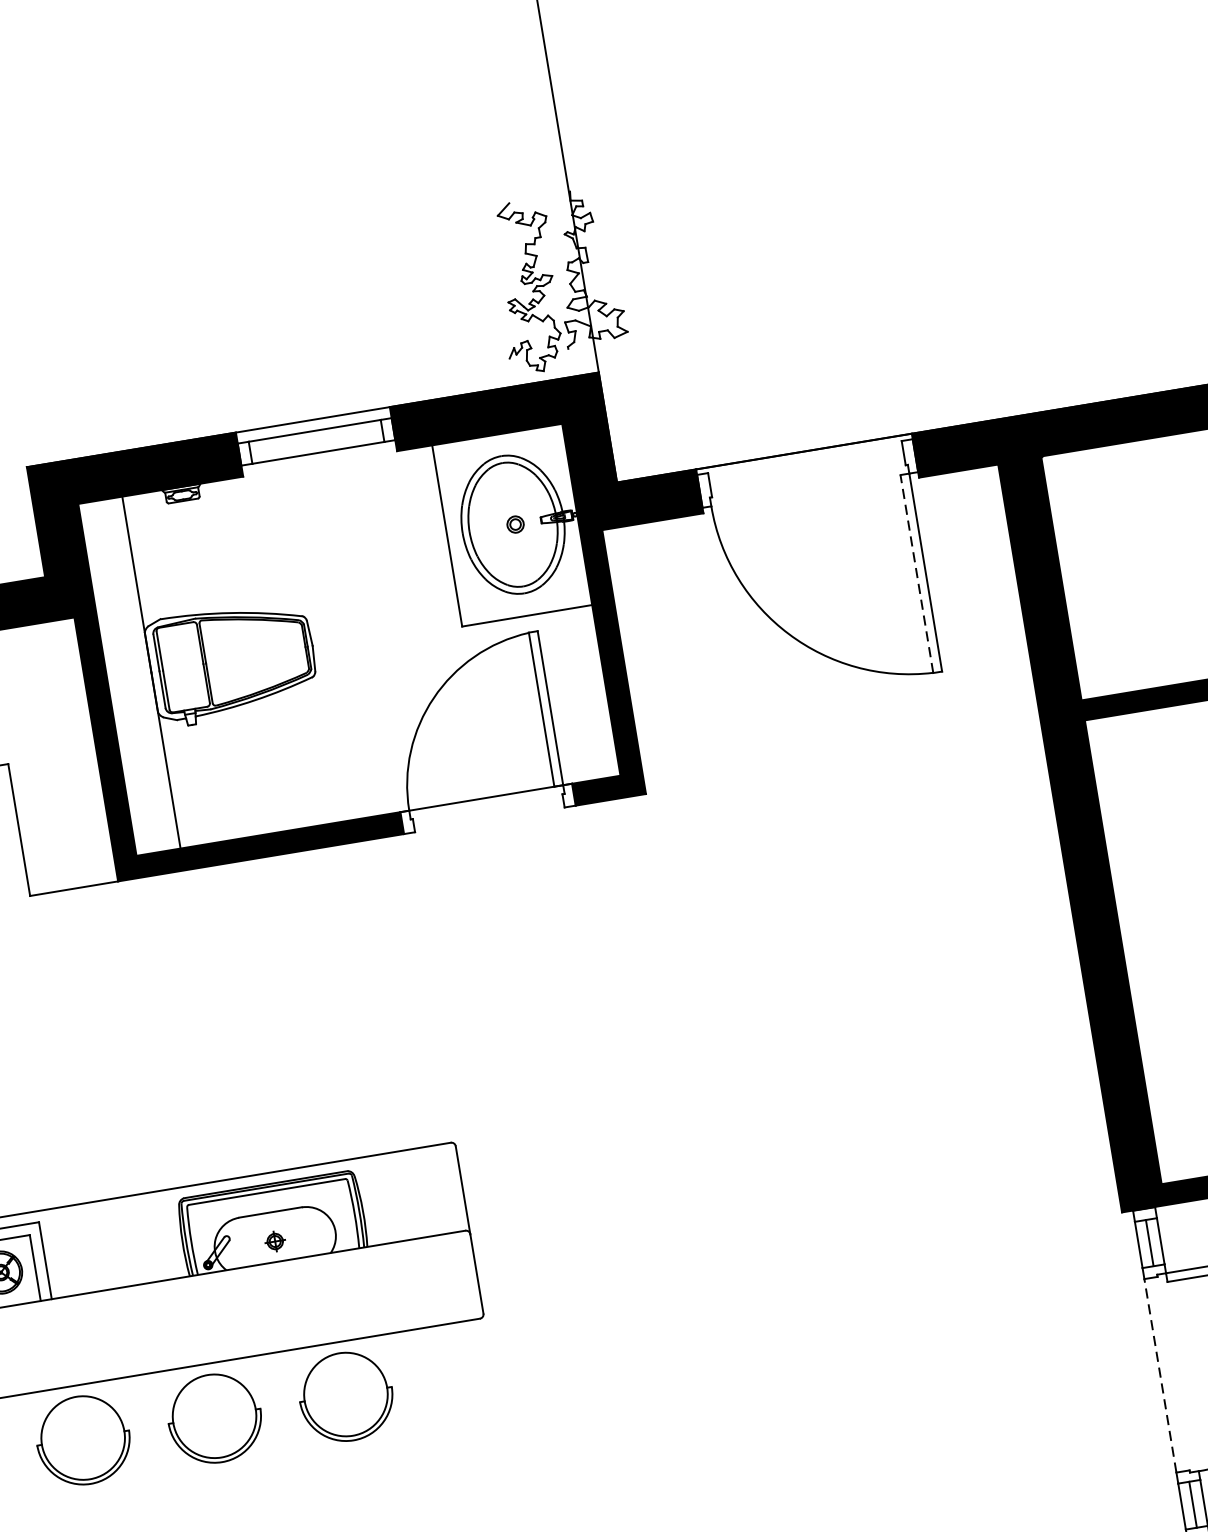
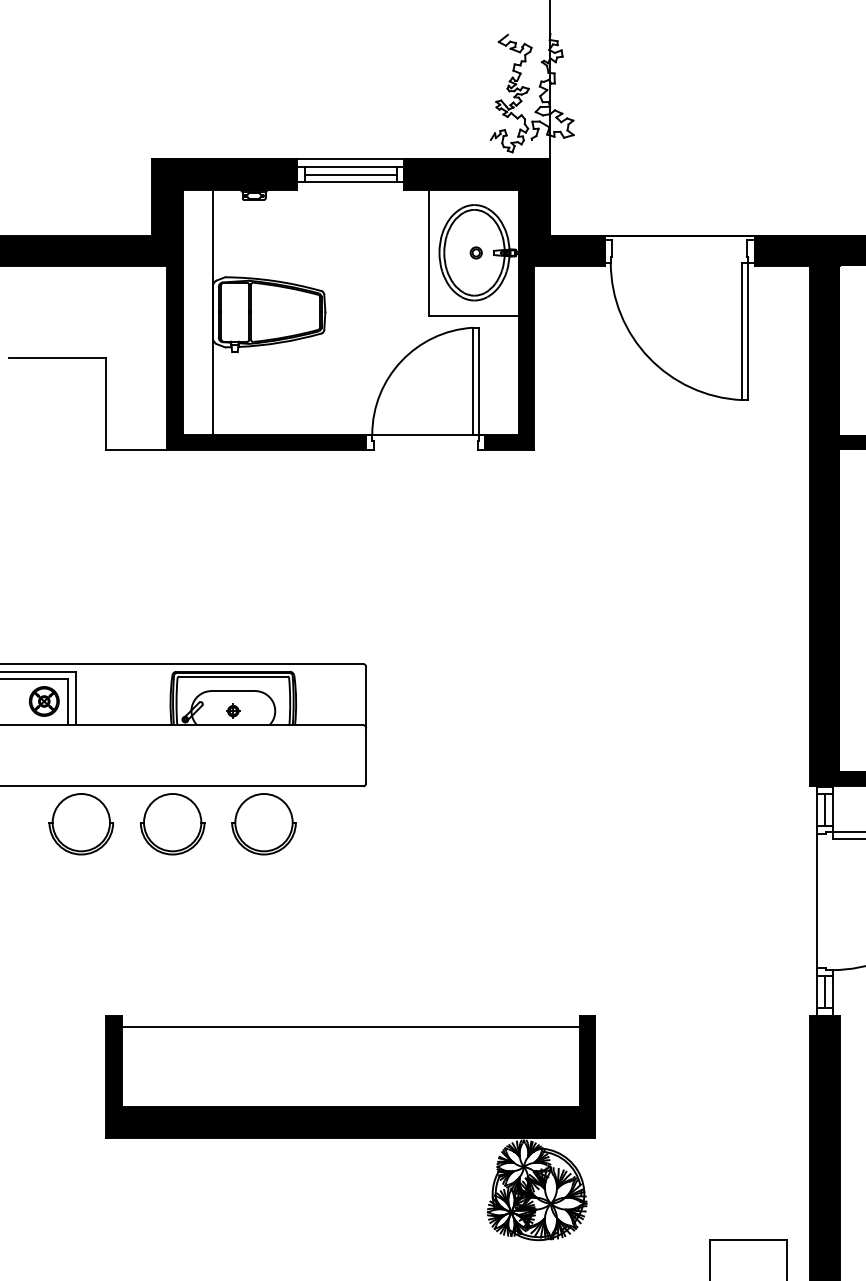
line: (315, 441) -> (350, 174), added
line: (917, 574) -> (742, 331), dashed -> solid
line: (1160, 1374) -> (817, 900), dashed -> solid

